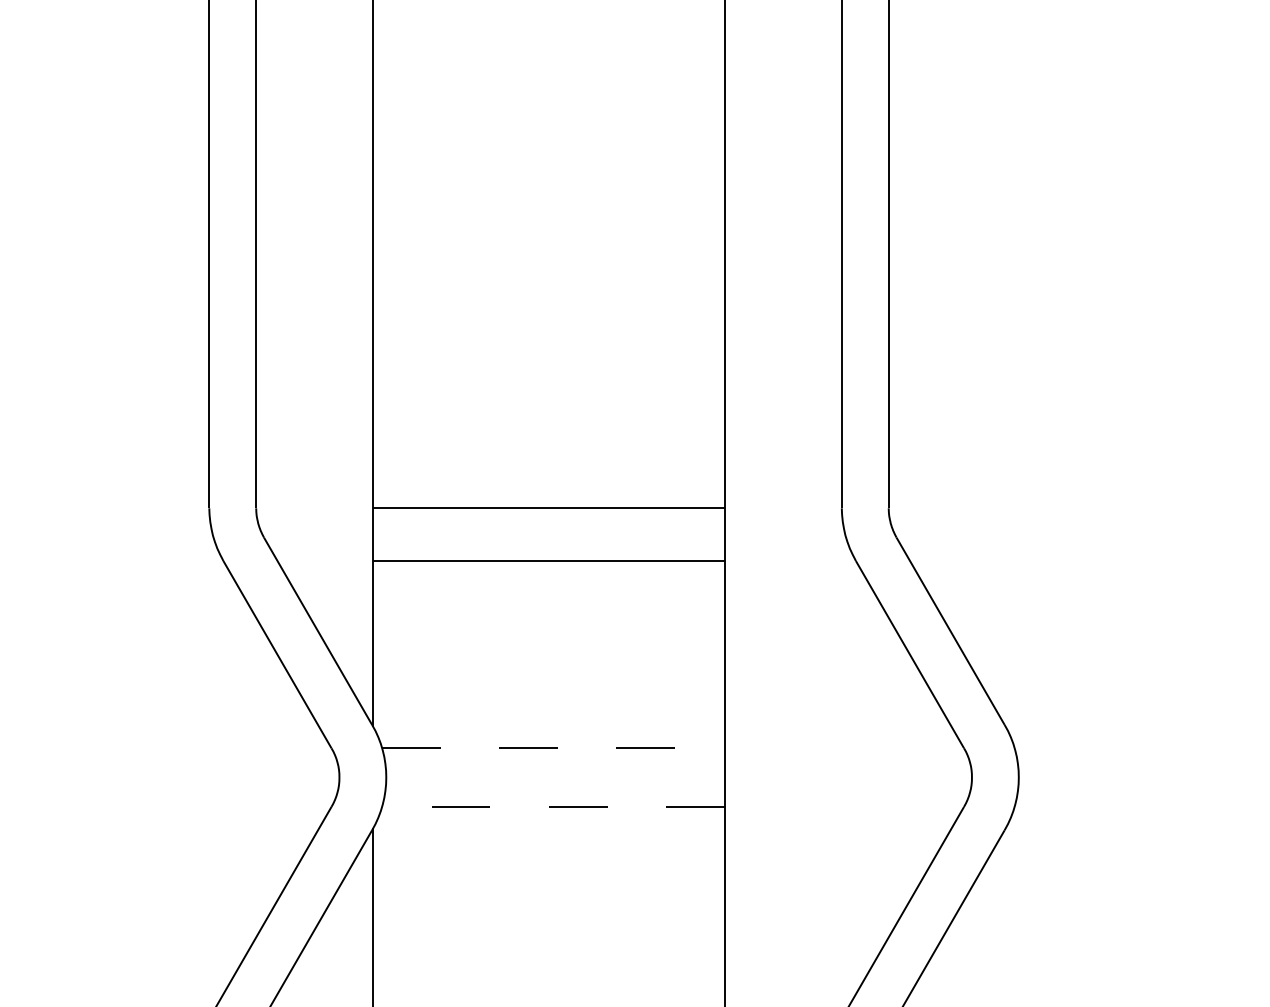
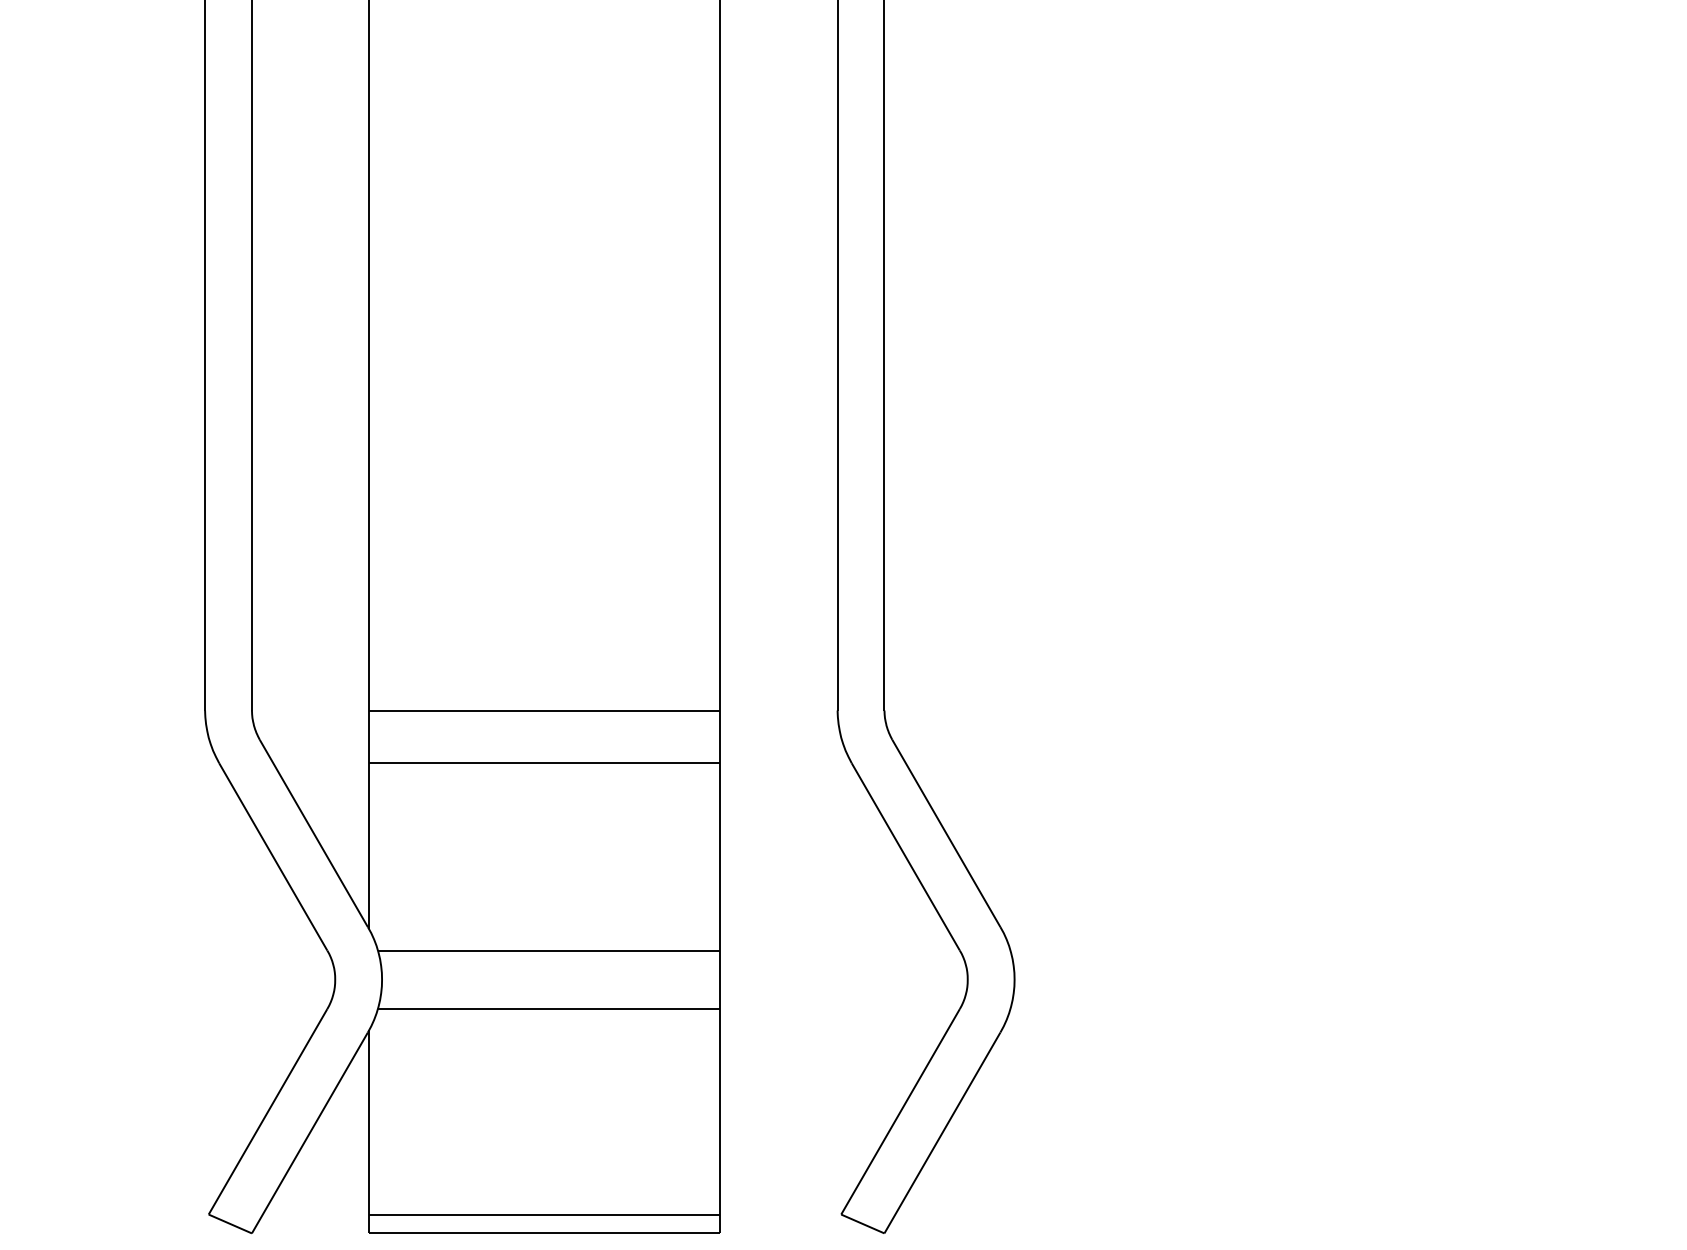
line: (553, 748) -> (549, 950), dashed -> solid
line: (552, 807) -> (548, 1009), dashed -> solid

